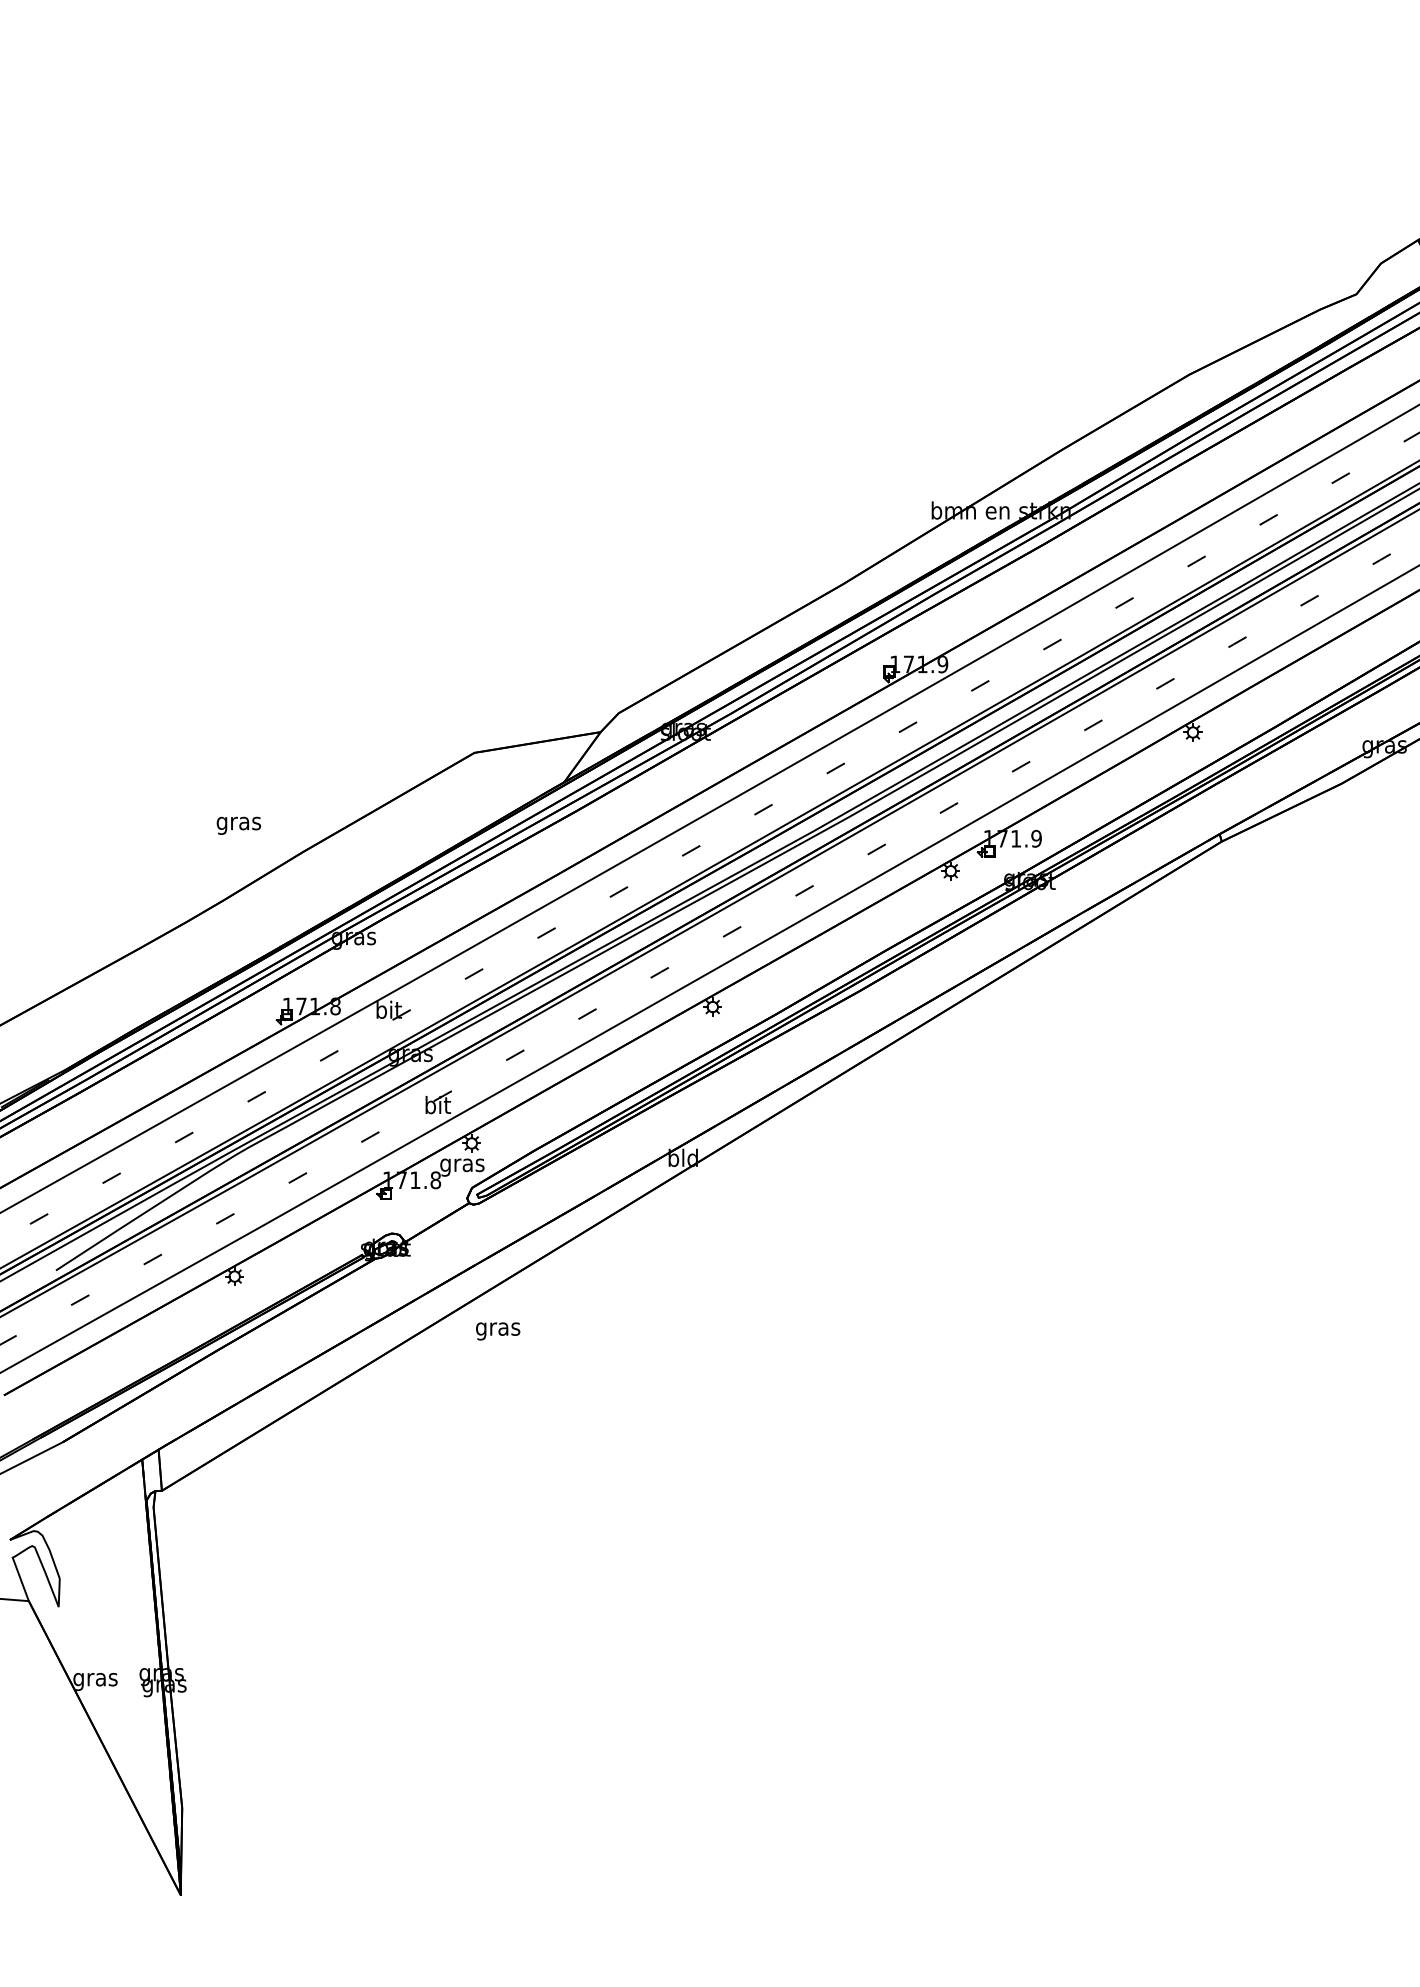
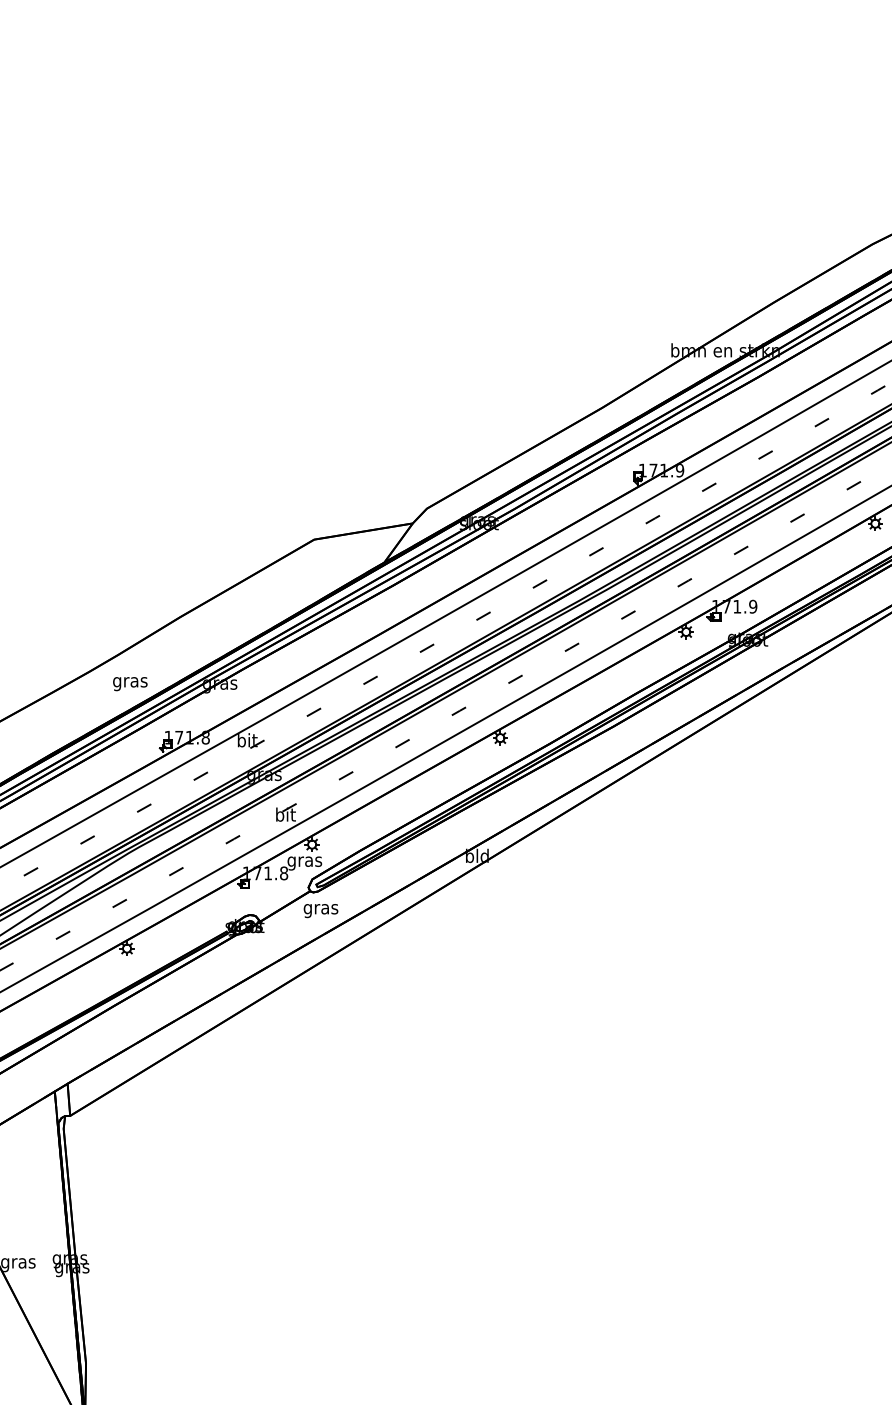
text: (238, 825) -> (130, 683), moved
text: (498, 1331) -> (321, 911), moved

